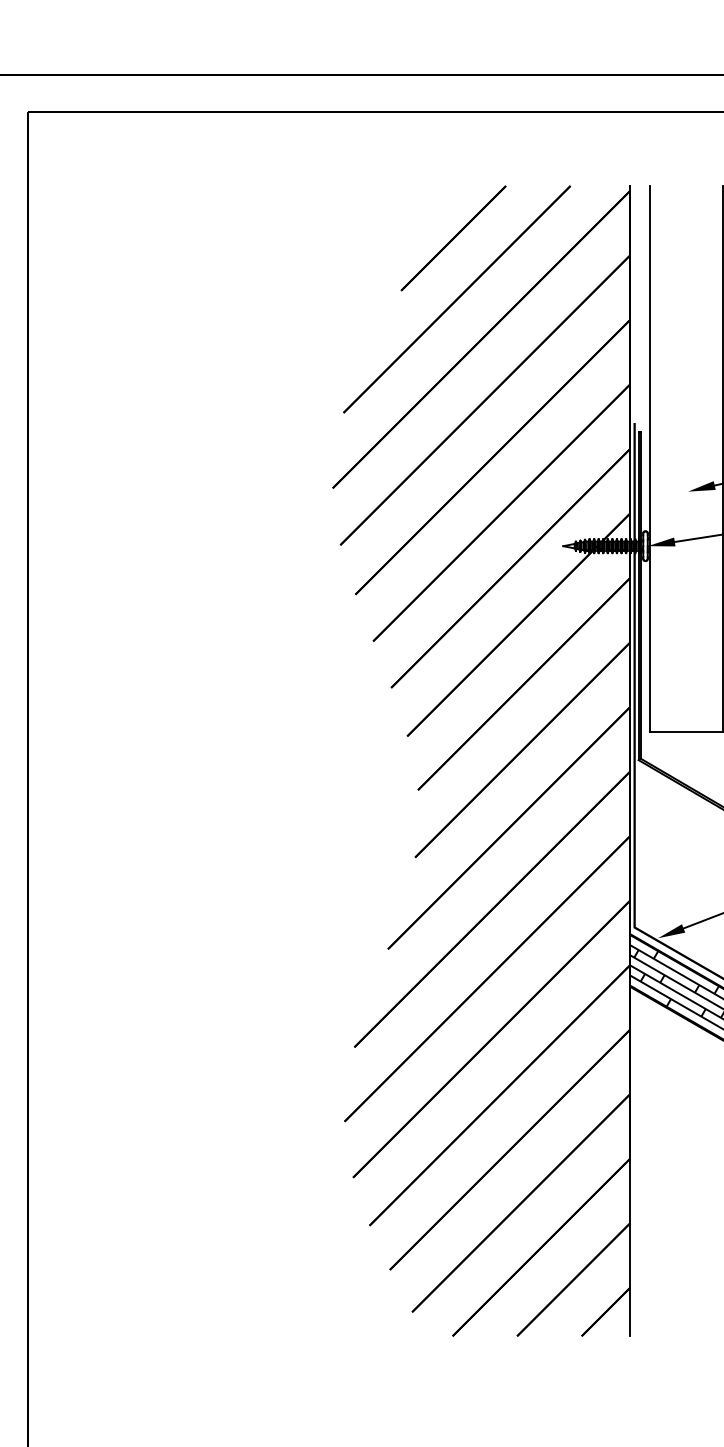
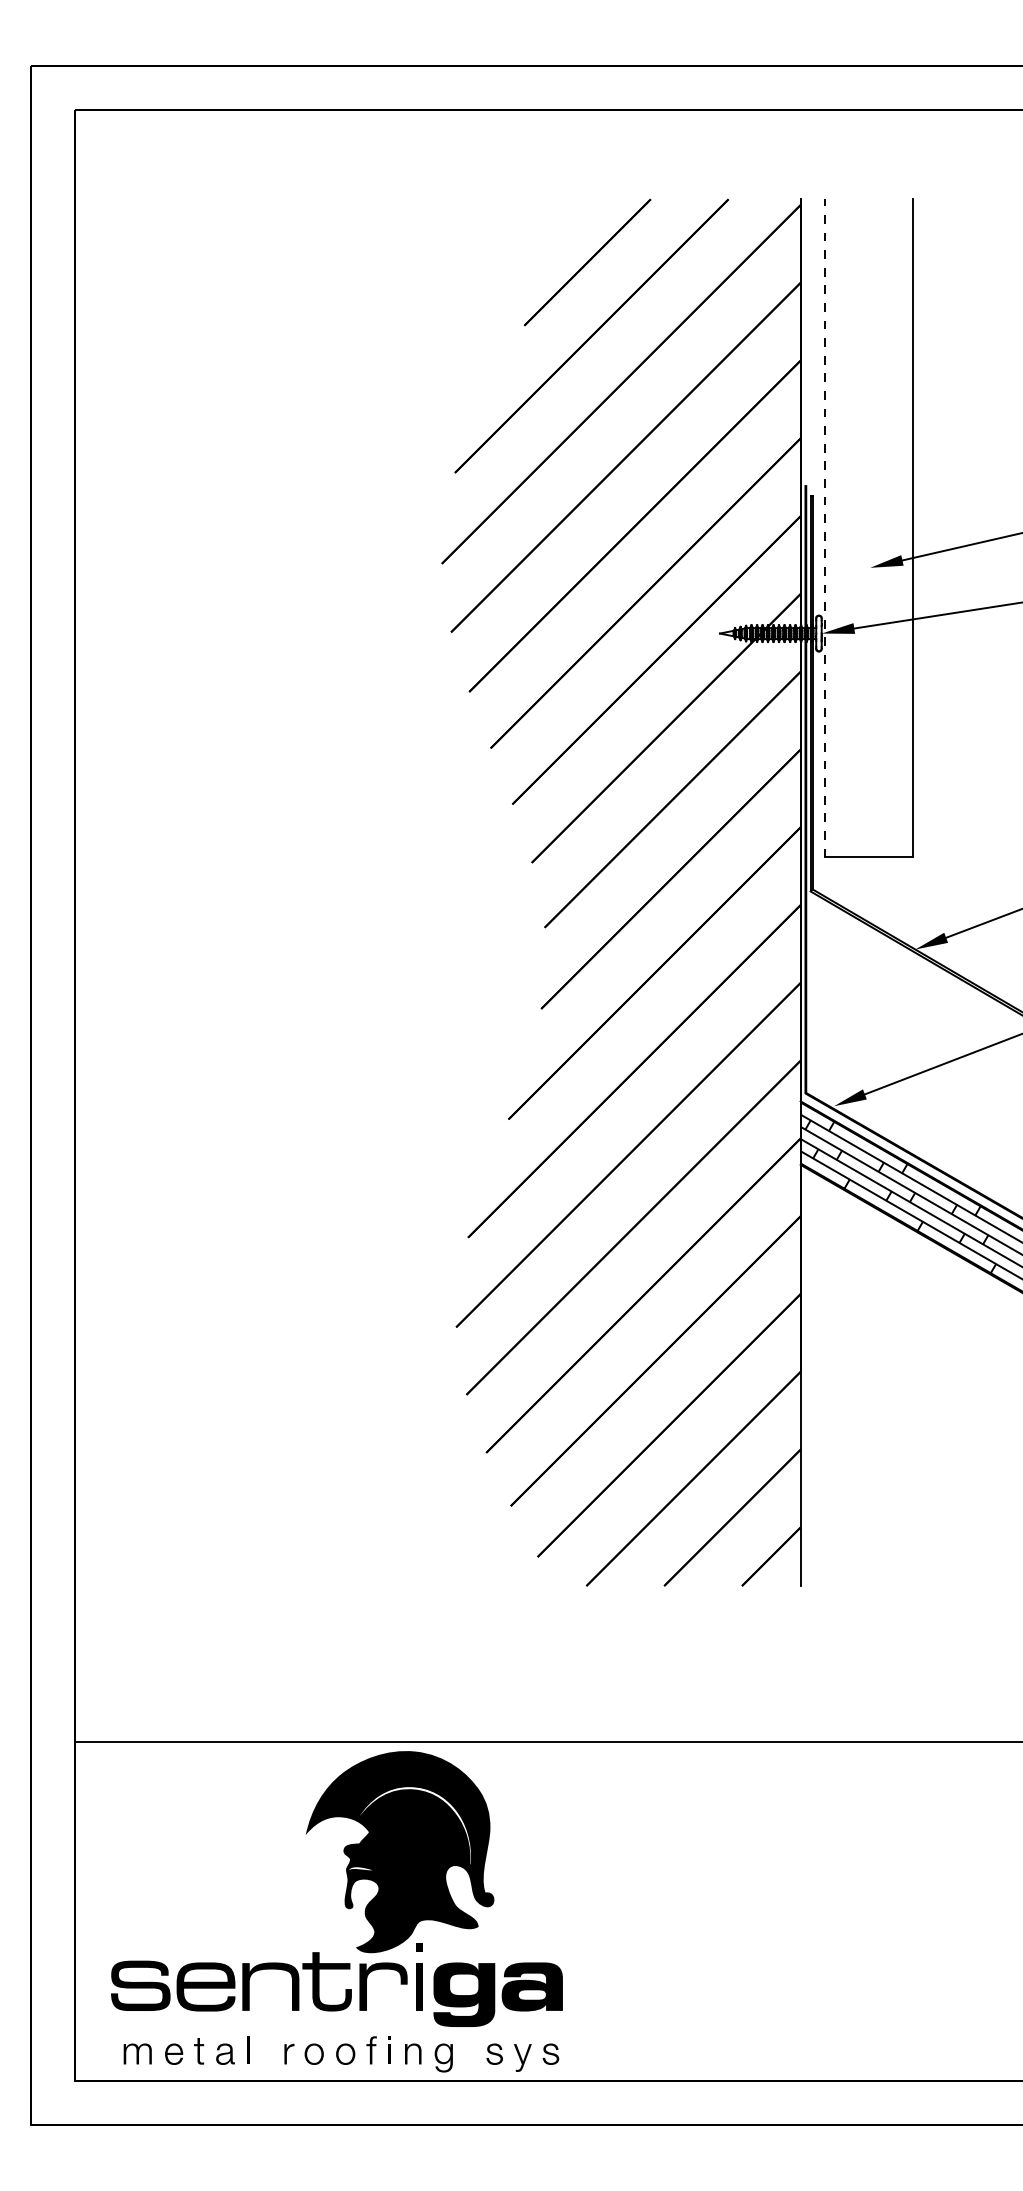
line: (650, 458) -> (824, 527), solid -> dashed

